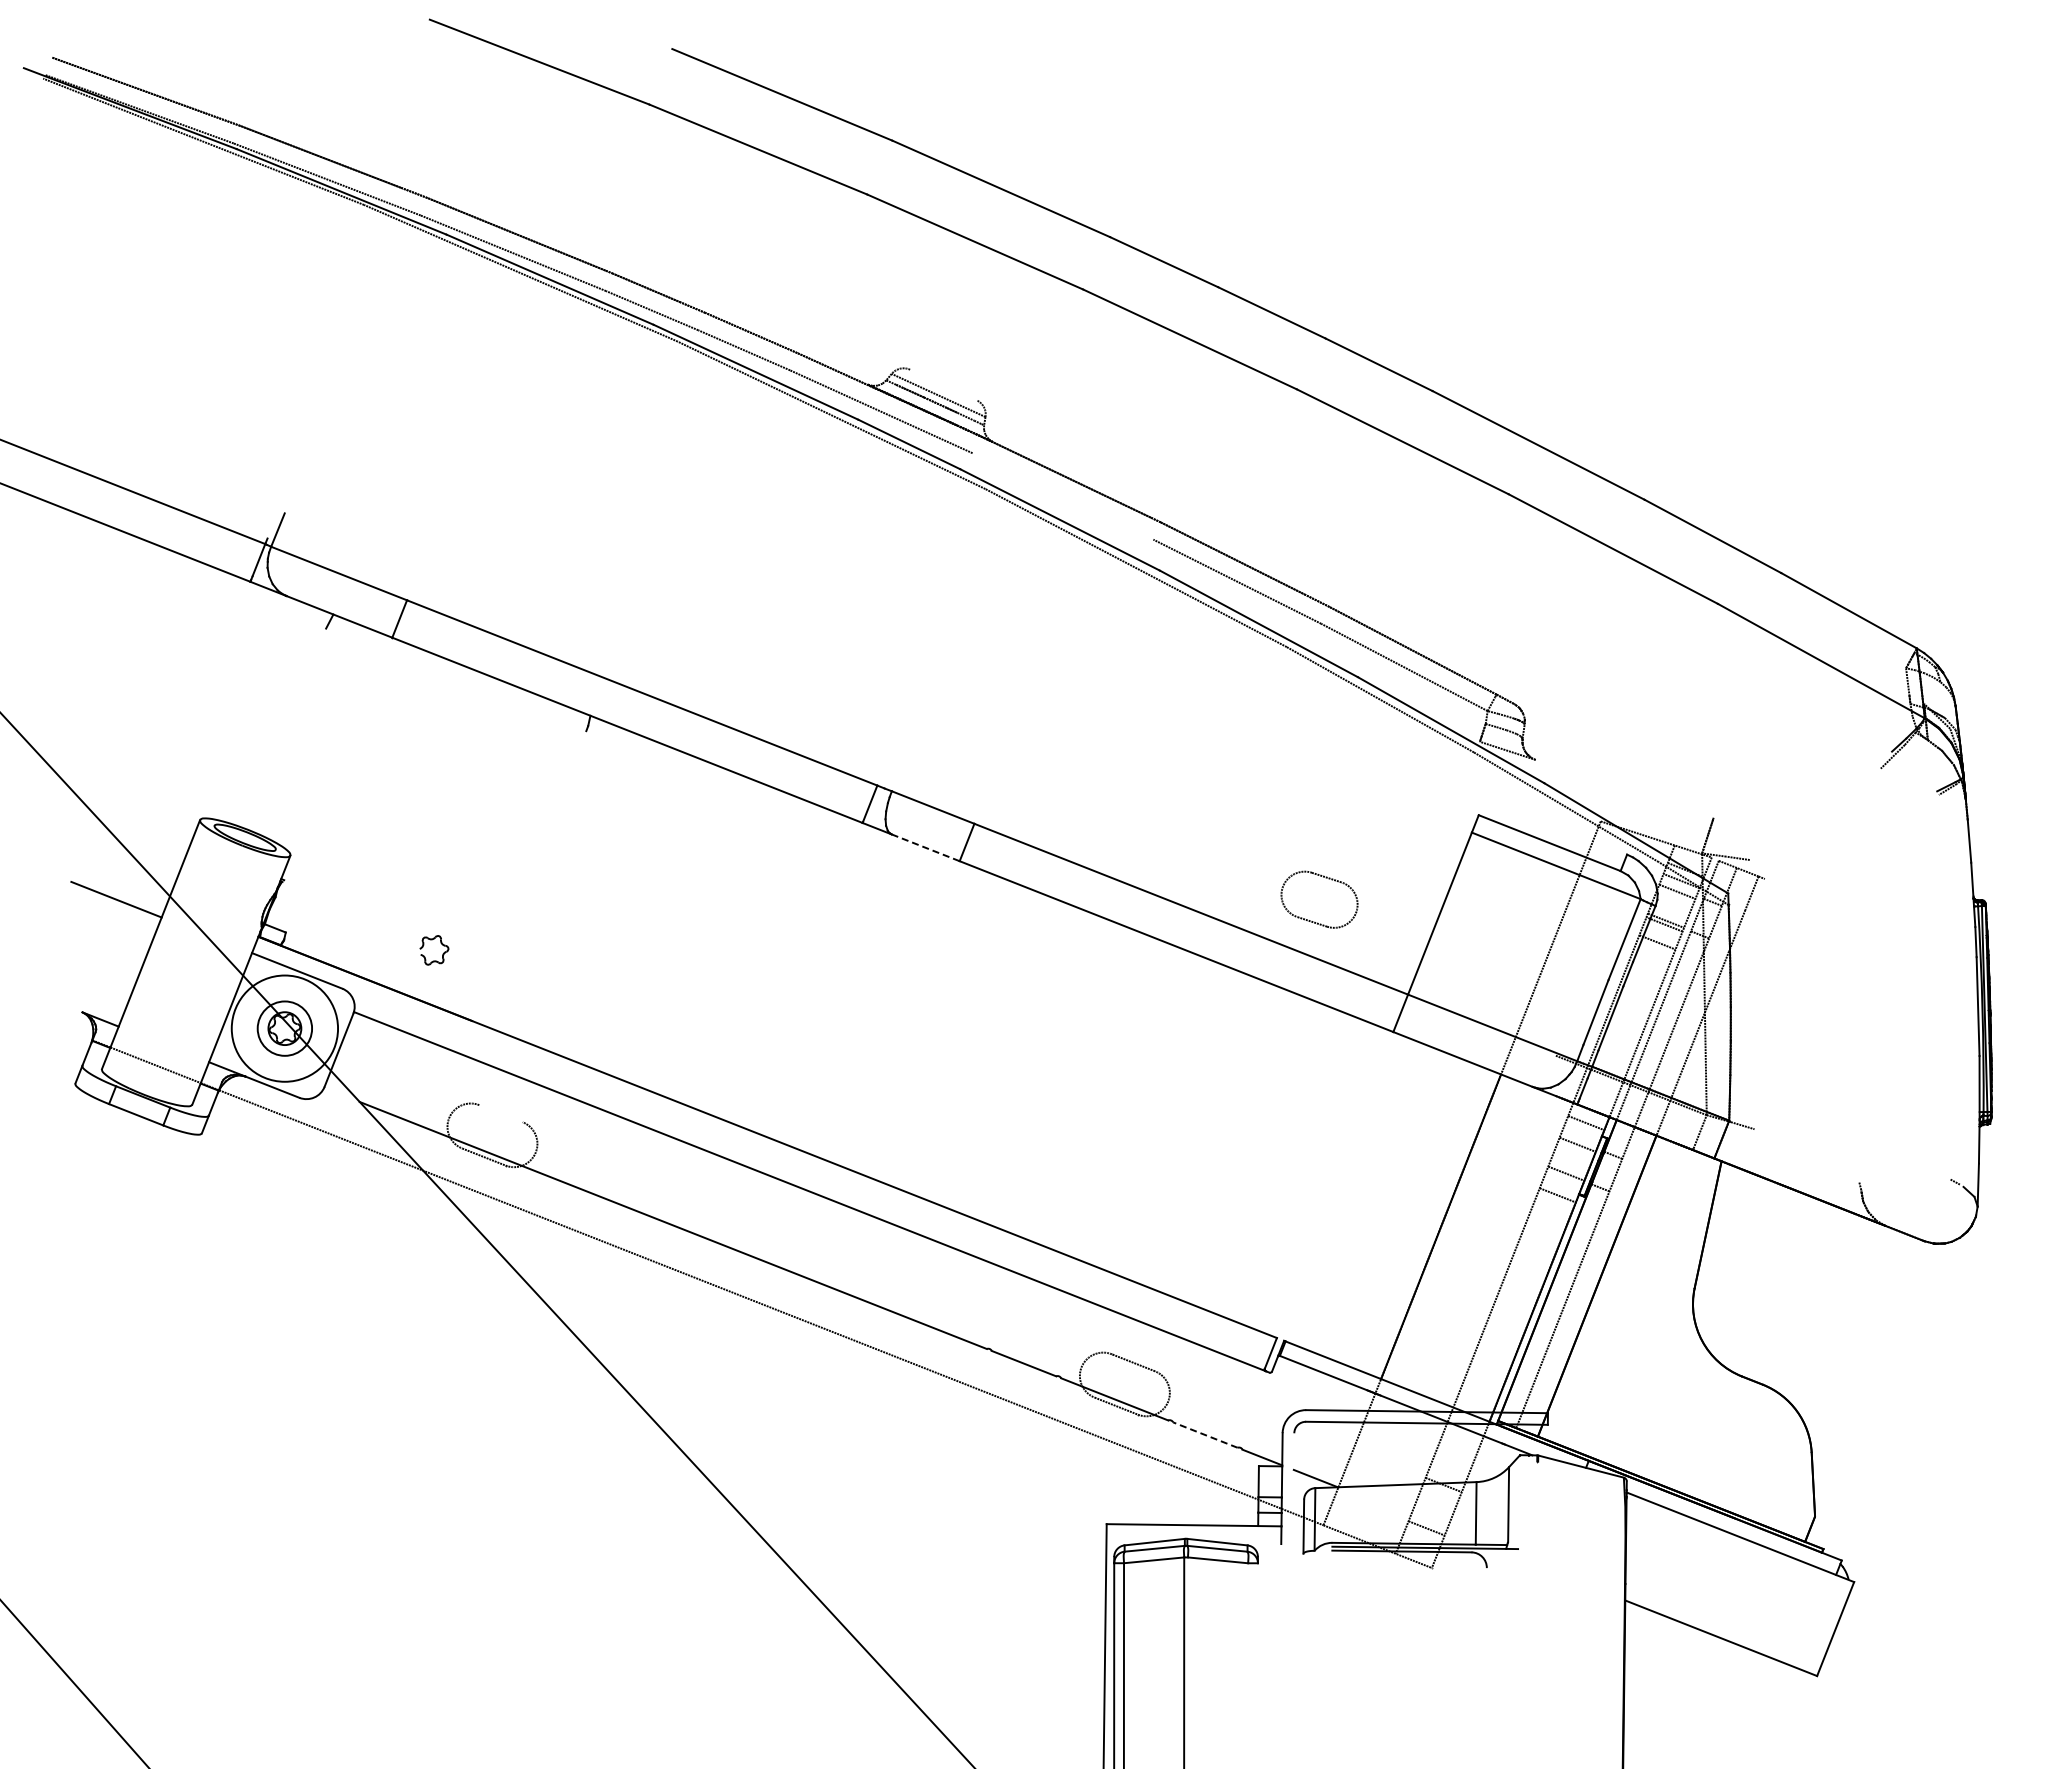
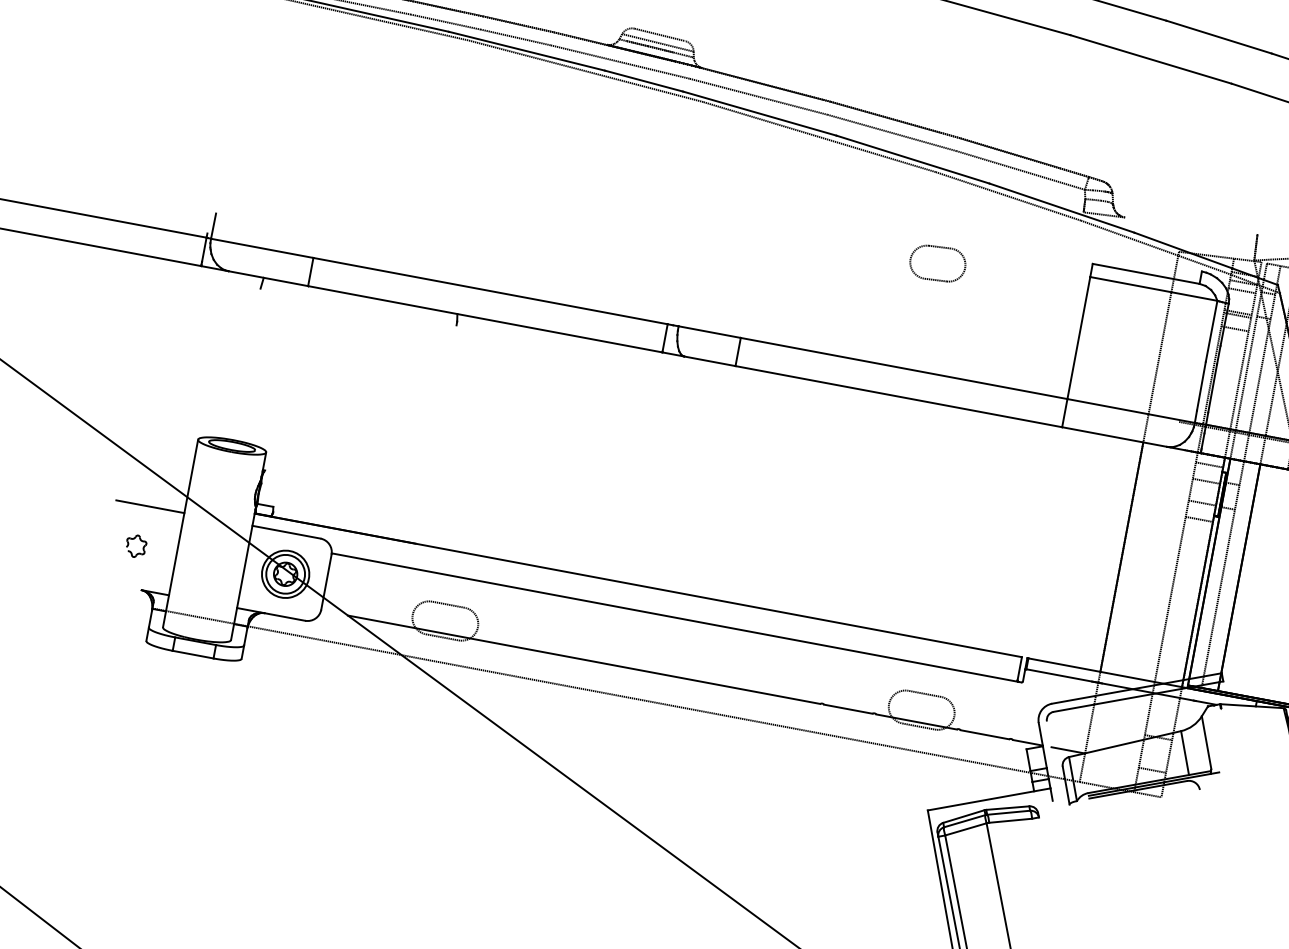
line: (943, 384) -> (659, 34), added
line: (1062, 496) -> (758, 96), added
line: (925, 847) -> (709, 361), dashed -> solid
part: (1319, 899) -> (937, 263), moved
part: (442, 953) -> (142, 547), moved
circle: (284, 1028) -> (285, 574), size x0.62
line: (500, 1113) -> (448, 604), added
line: (1205, 1435) -> (985, 735), dashed -> solid

